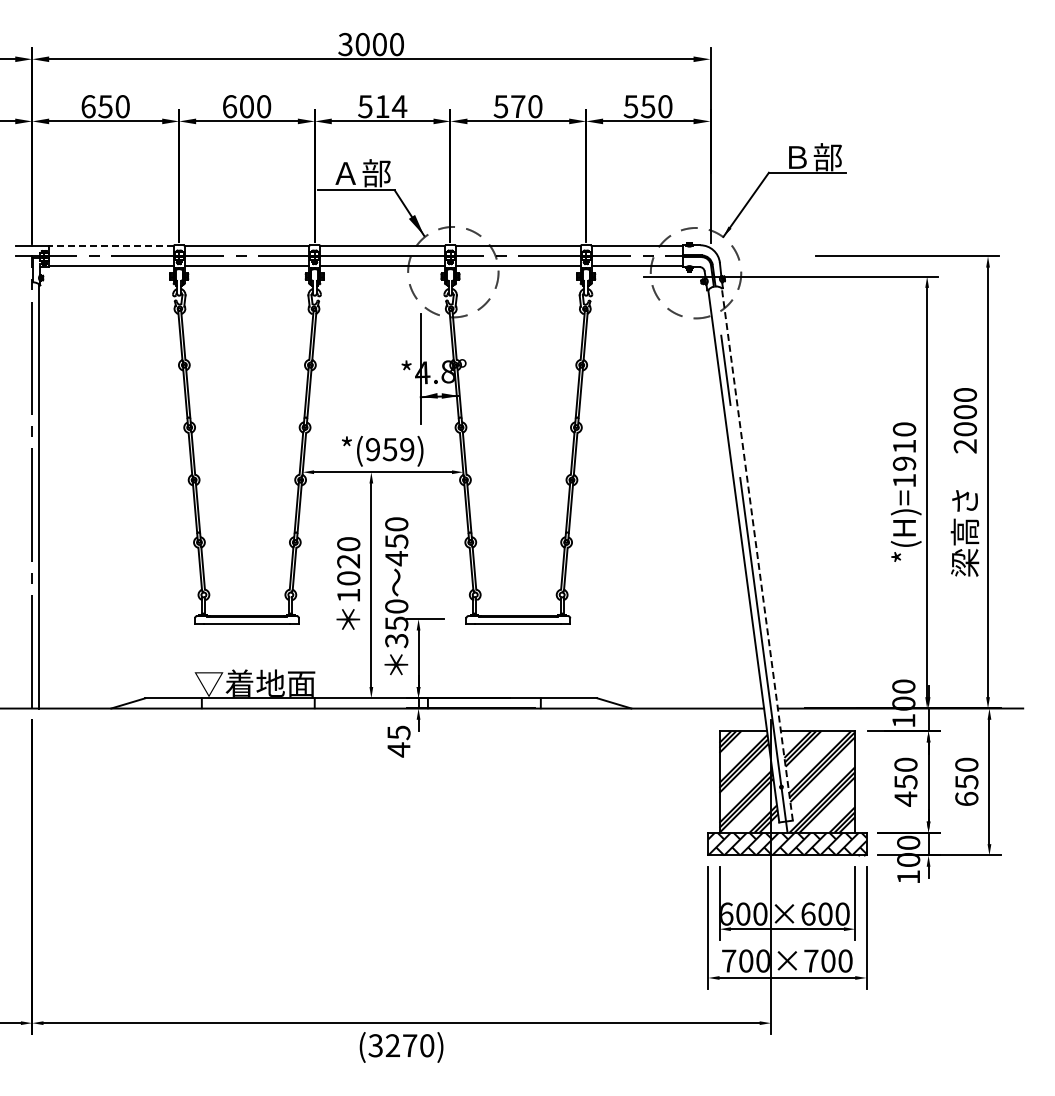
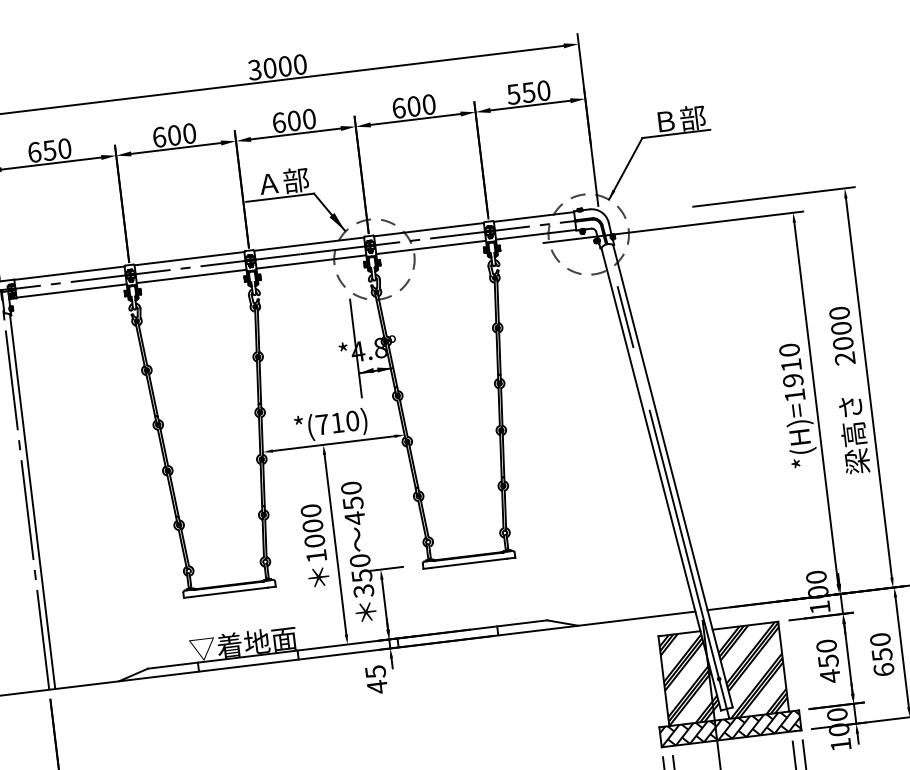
text: (382, 106) -> (294, 120), 514 -> 600
text: (509, 106) -> (406, 107), 570 -> 600
line: (110, 246) -> (69, 273), dashed -> solid
text: (390, 449) -> (337, 422), *(959) -> *(710)
line: (757, 554) -> (673, 476), dashed -> solid
text: (348, 561) -> (312, 526), 1020 -> 1000

